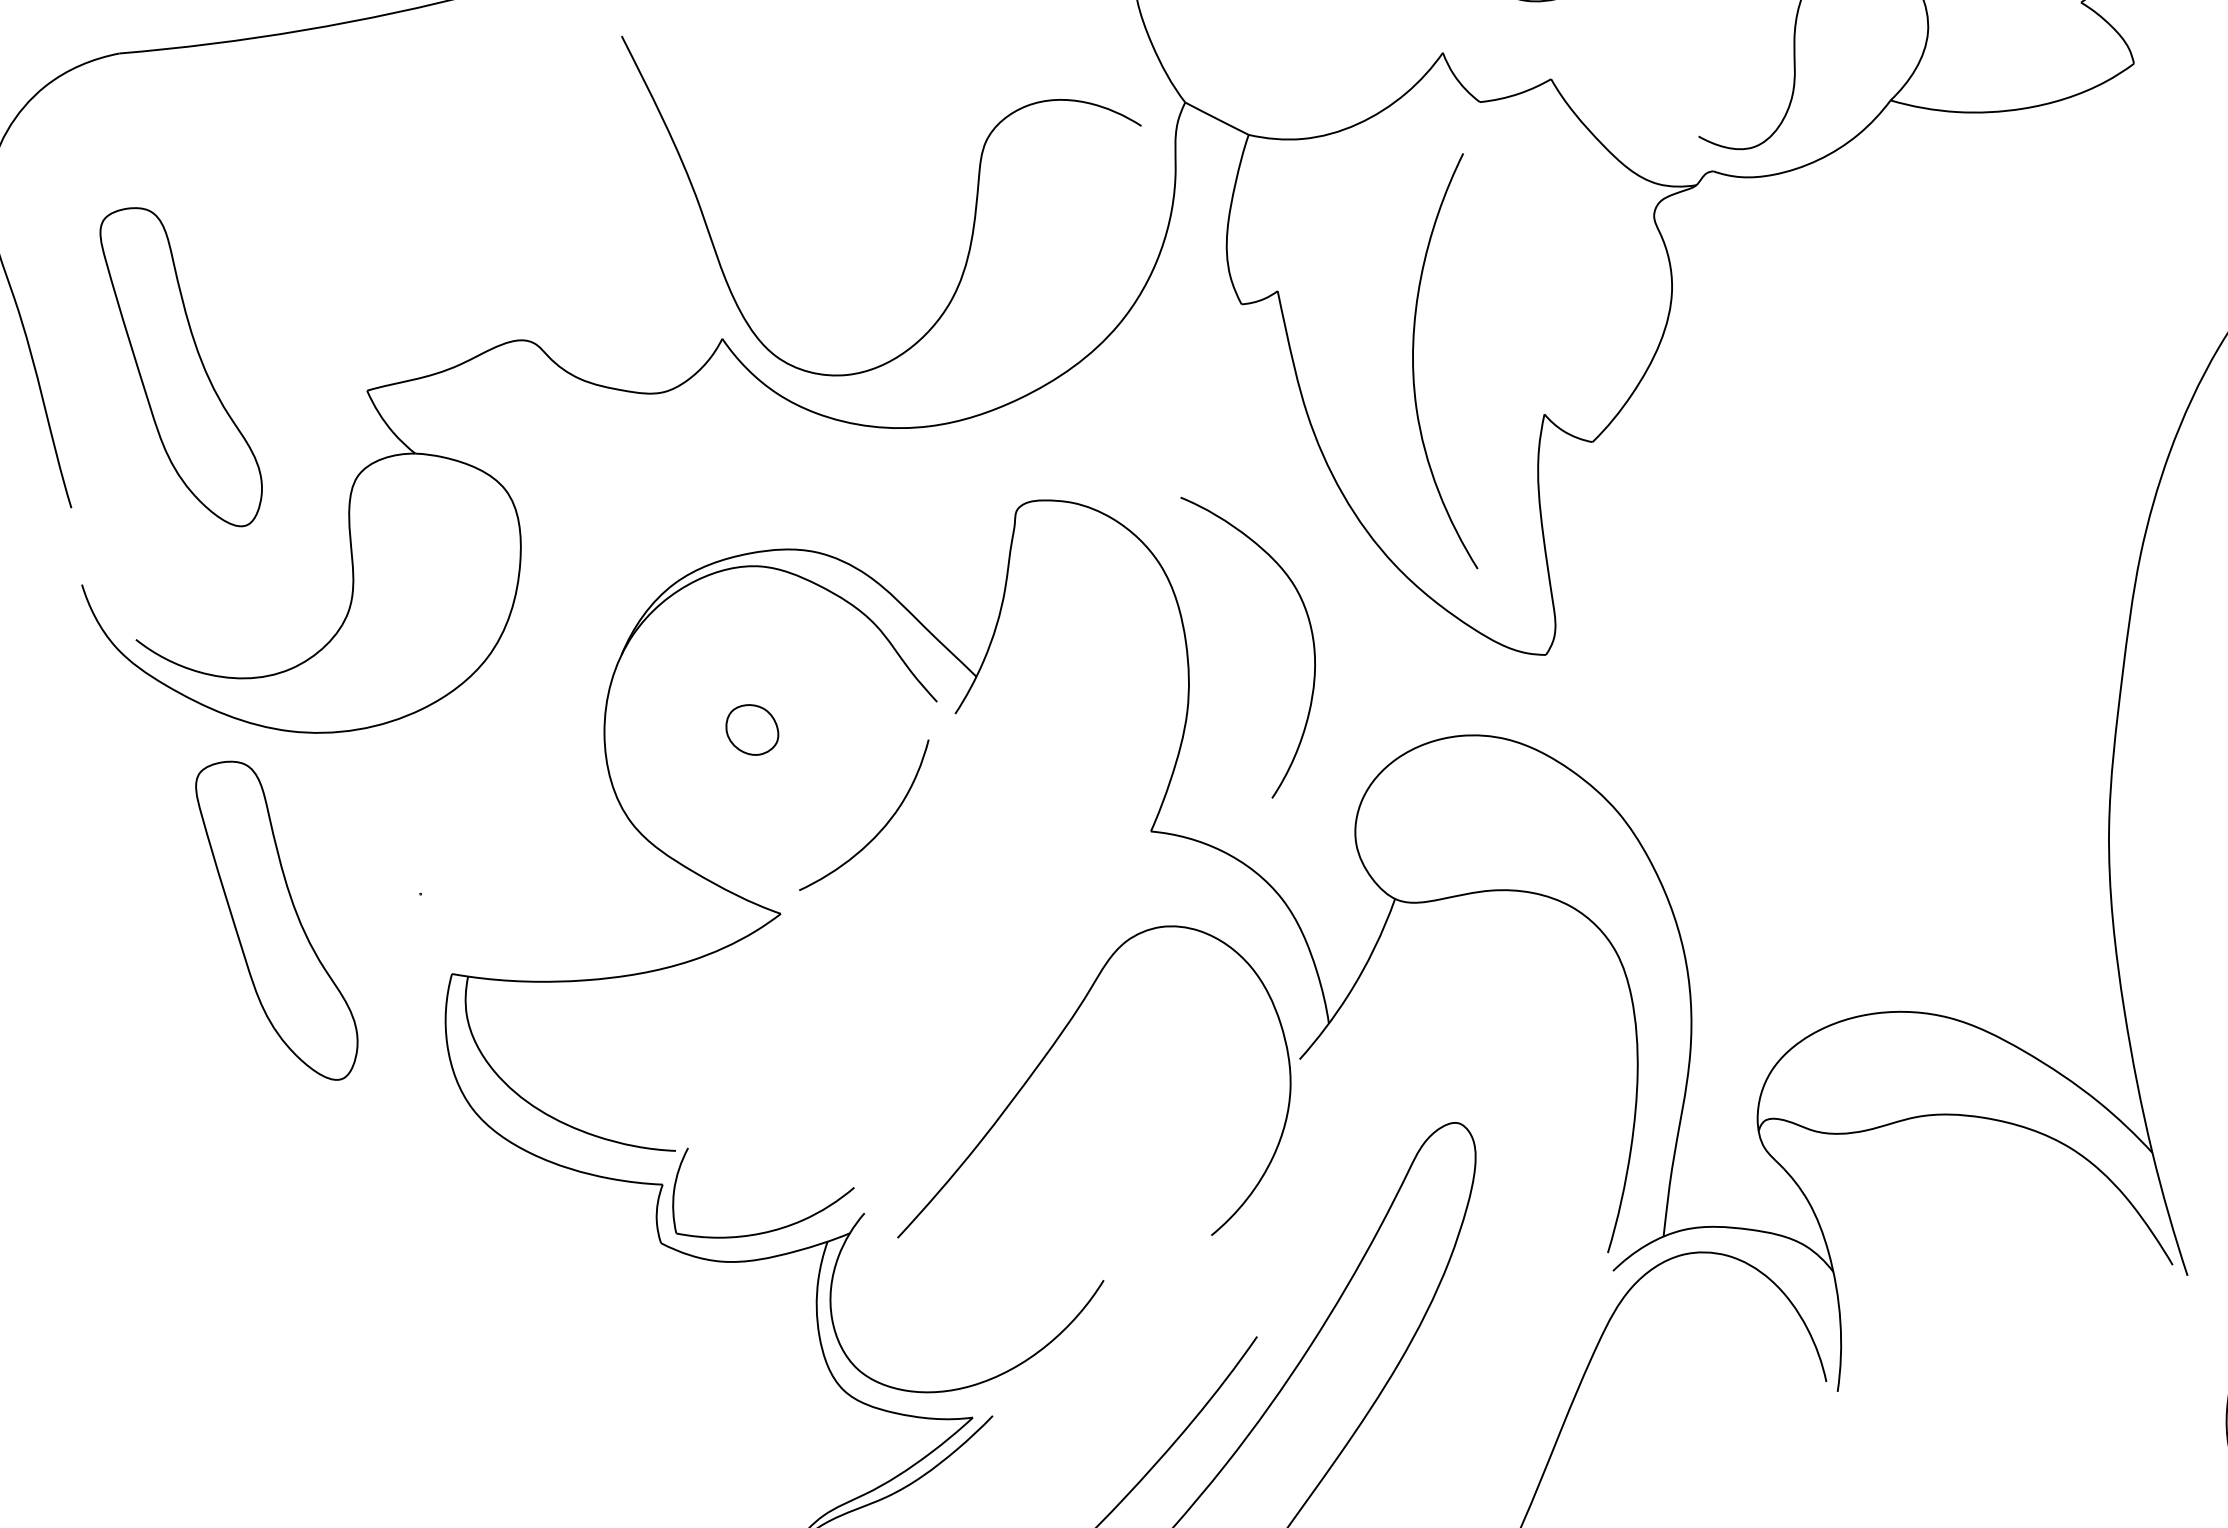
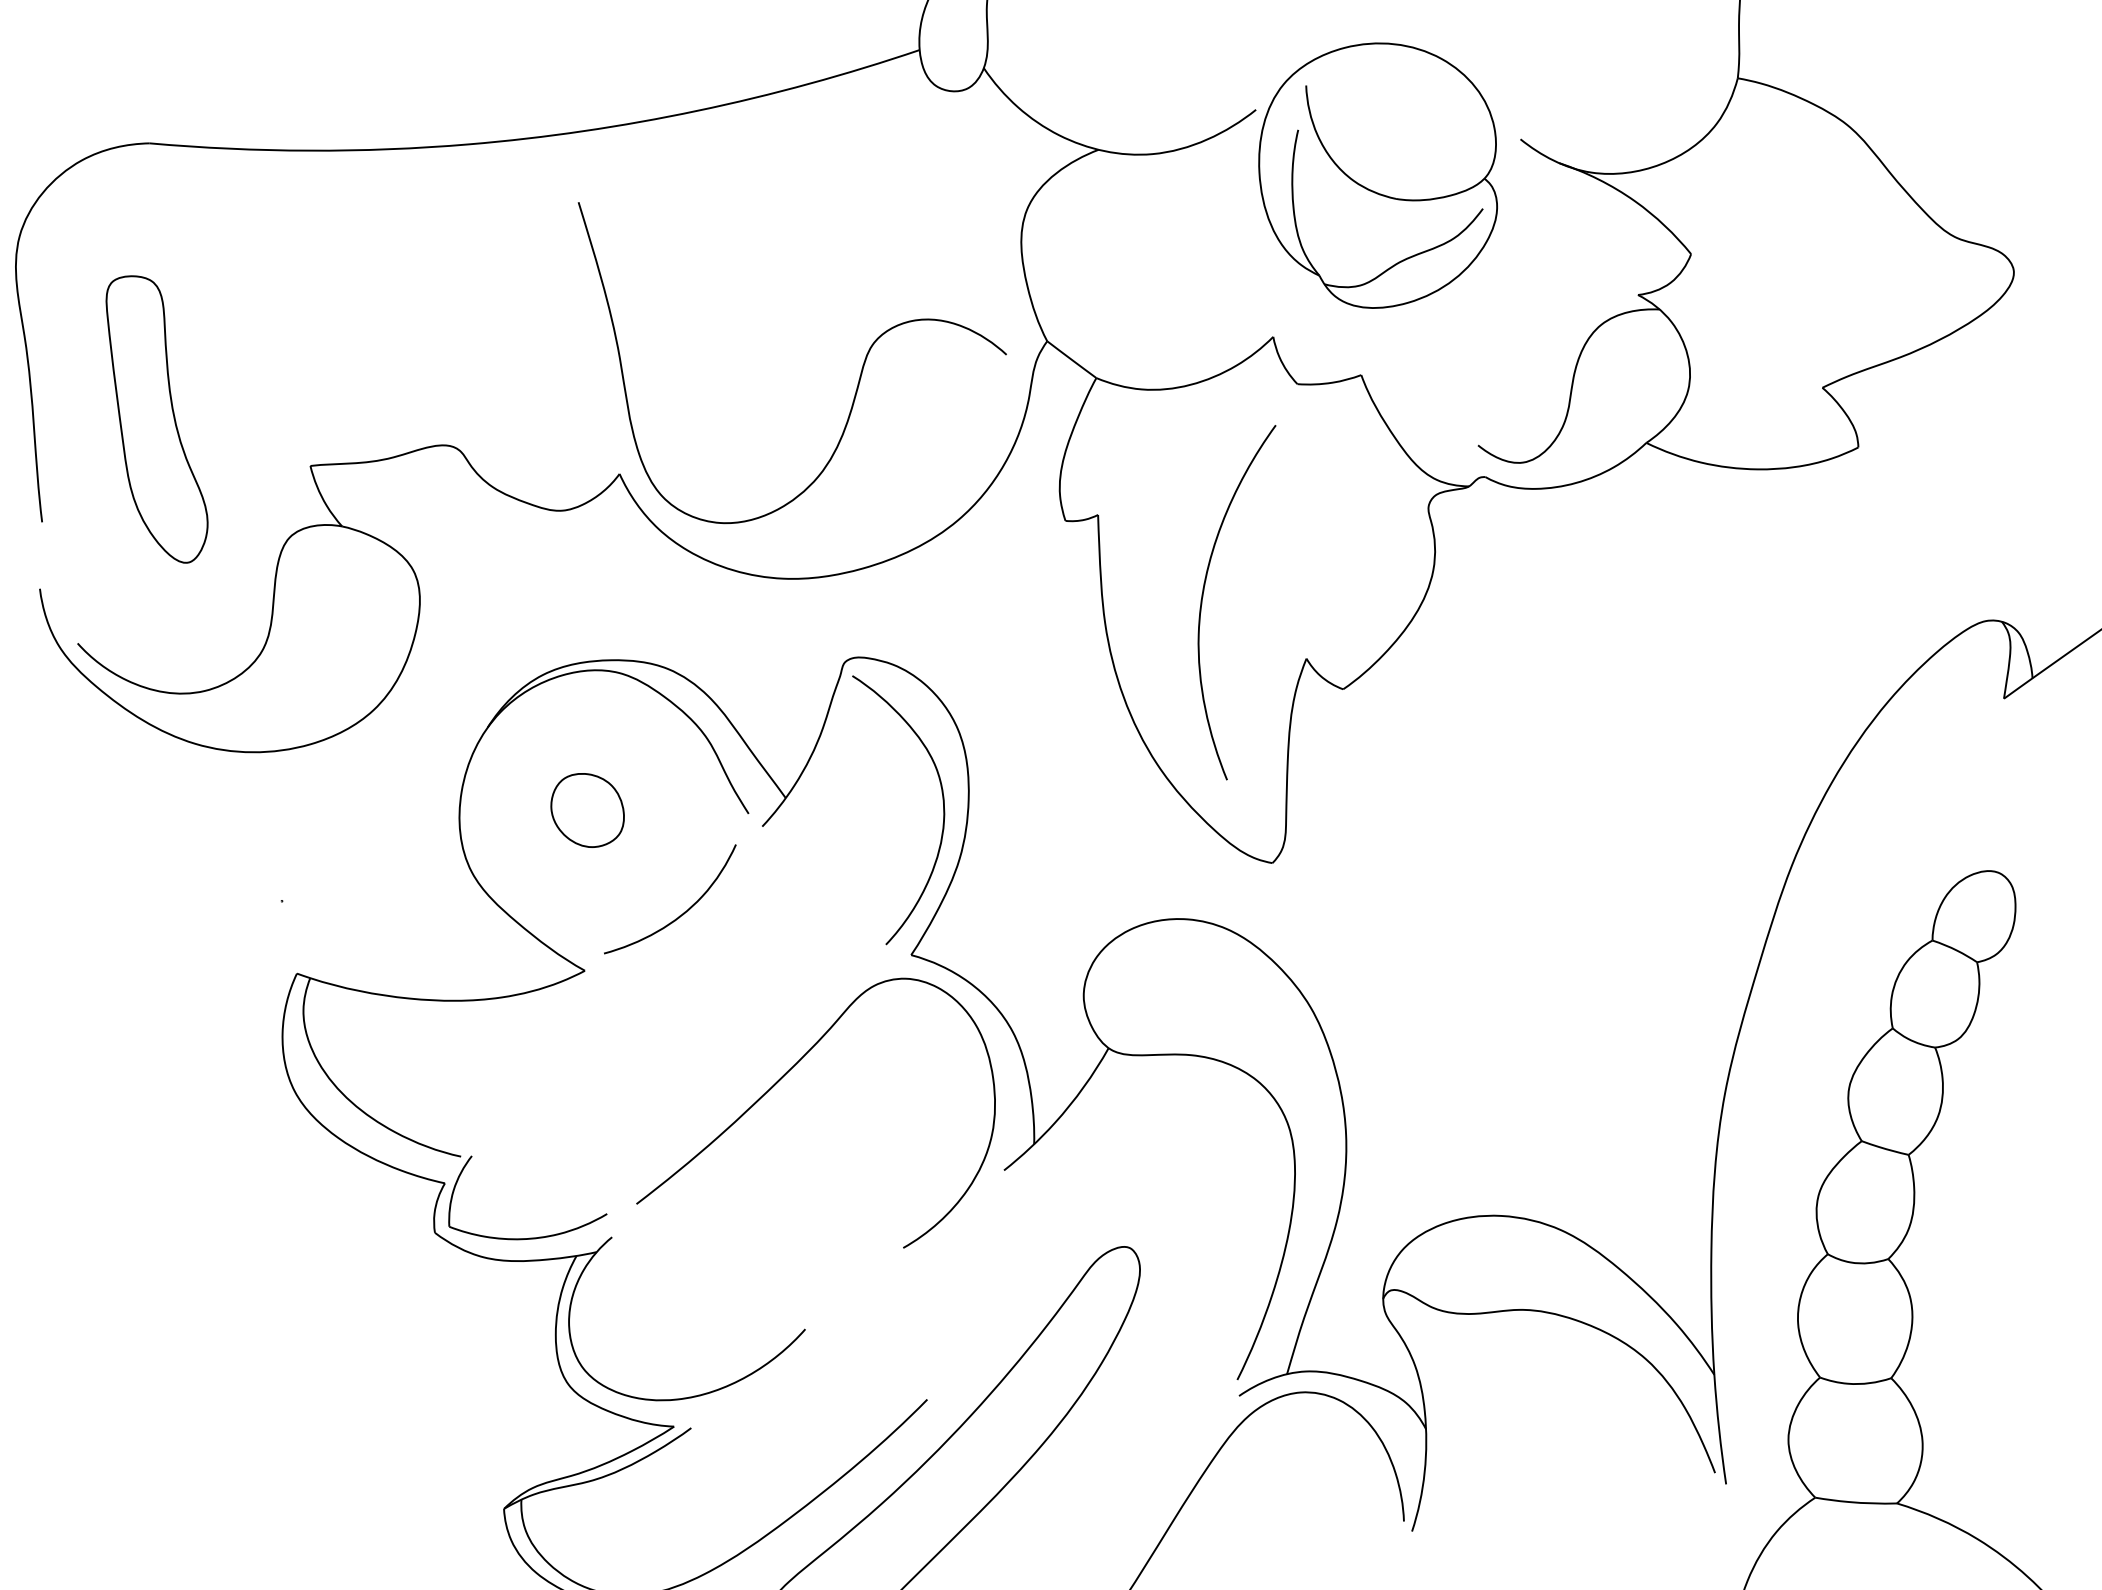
curve: (1308, 623) -> (942, 801), moved
part: (752, 730) -> (587, 810), size x1.67
part: (277, 921) -> (156, 903), removed
curve: (1039, 1065) -> (782, 1078), moved

